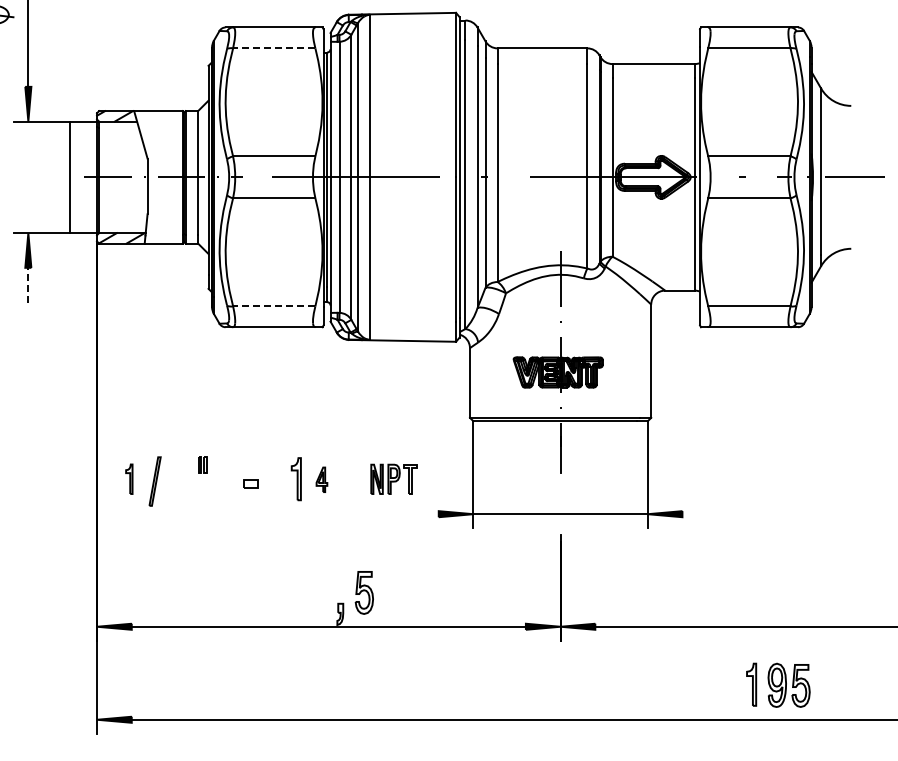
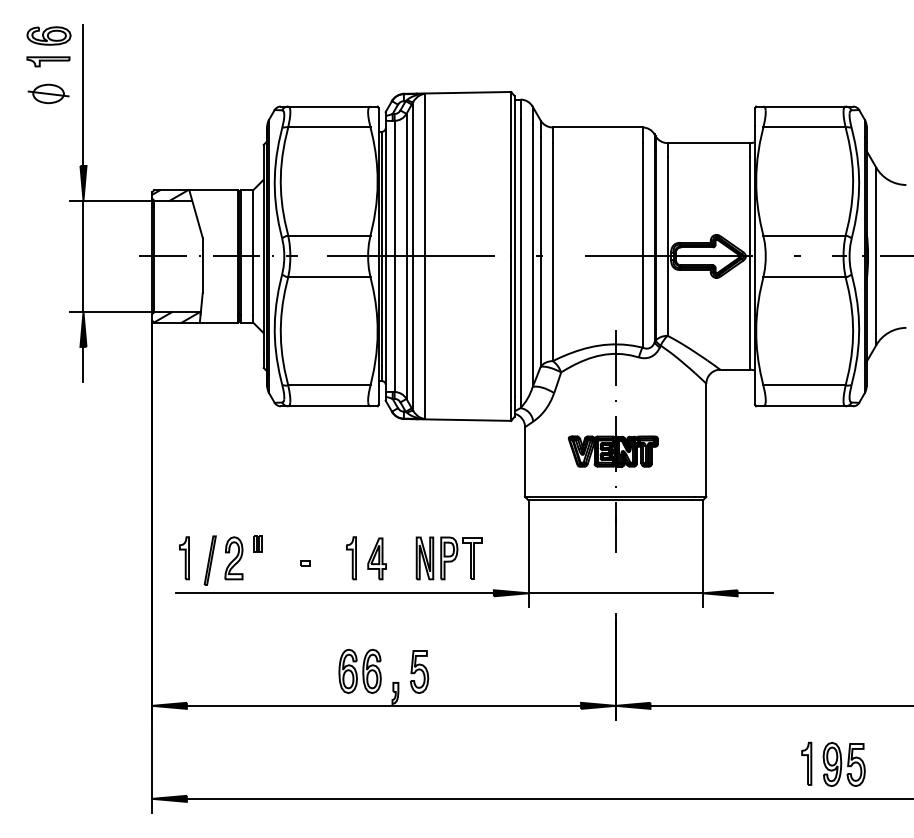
line: (273, 48) -> (328, 127), dashed -> solid
line: (70, 177) -> (83, 256), moved
line: (28, 284) -> (83, 363), dashed -> solid
line: (273, 306) -> (328, 385), dashed -> solid
part: (129, 479) -> (184, 558), size x1.43
part: (178, 479) -> (233, 558), added
part: (321, 479) -> (376, 558), size x1.67
part: (393, 479) -> (448, 558), size x1.43
part: (250, 484) -> (305, 563), size x0.62
line: (279, 514) -> (334, 593), added
line: (699, 514) -> (754, 593), added
part: (304, 591) -> (359, 670), added

